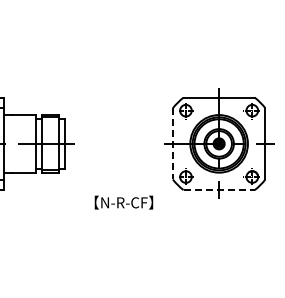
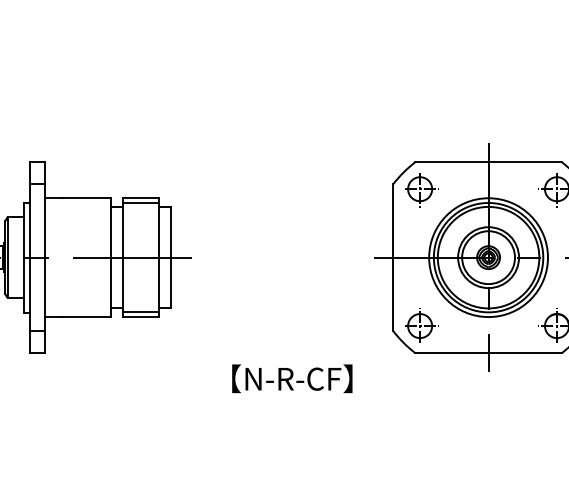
line: (172, 143) -> (392, 256), dashed -> solid
line: (219, 190) -> (489, 353), dashed -> solid

